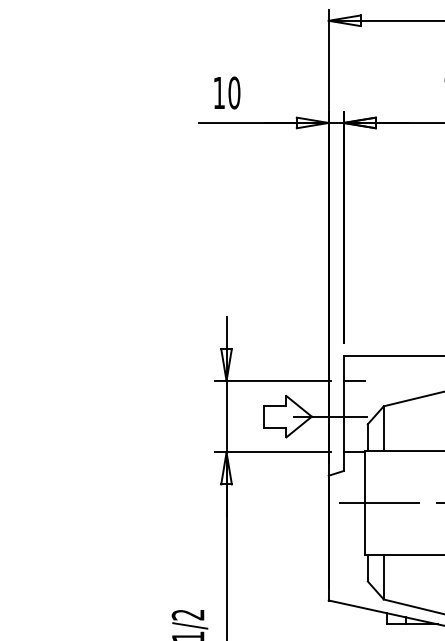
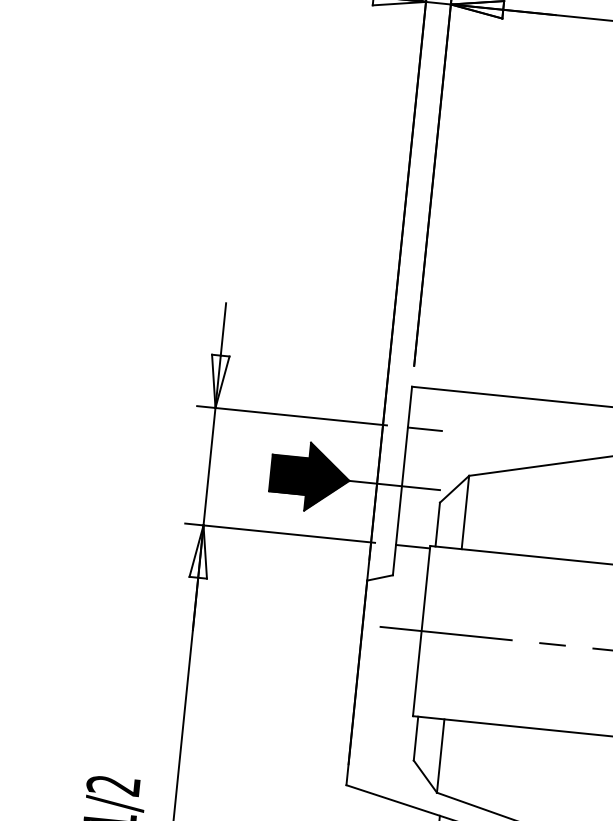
hatch: (287, 416) -> (309, 476), added

